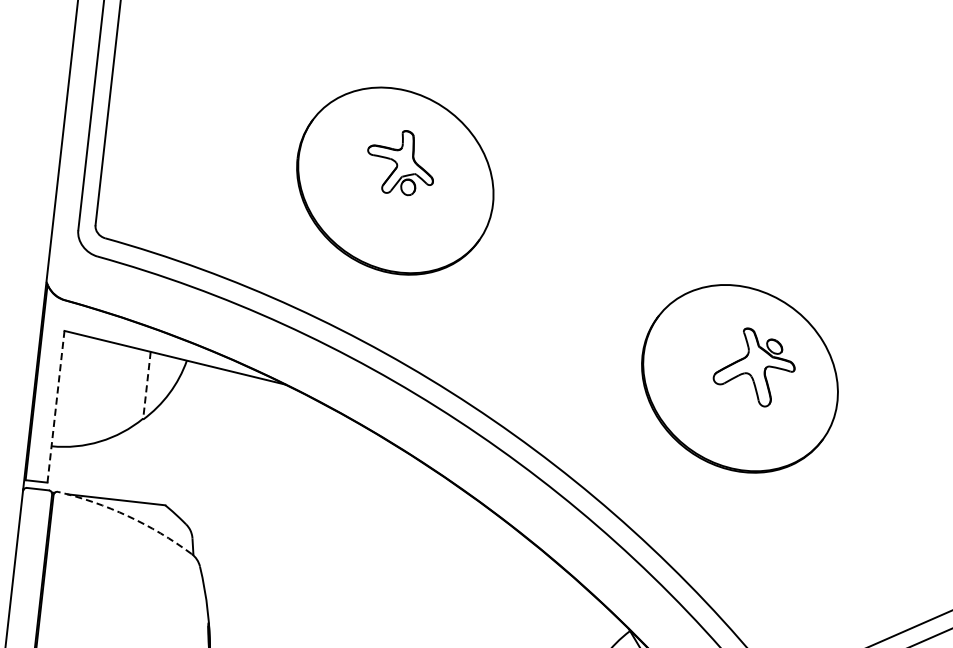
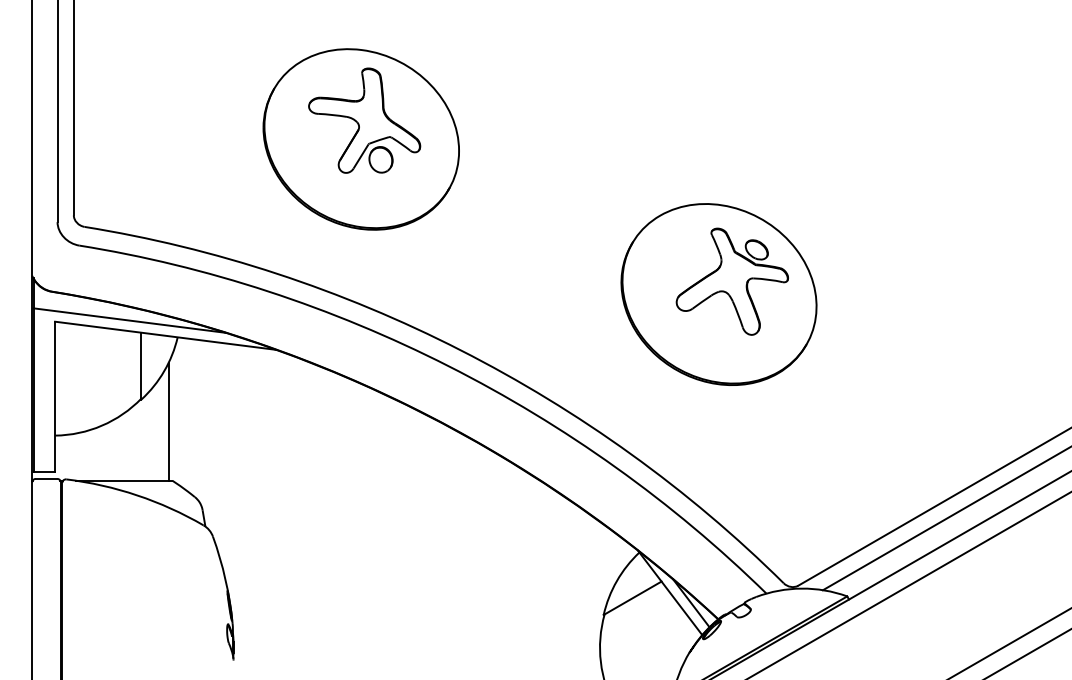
part: (400, 162) -> (364, 120), size x1.67
line: (139, 338) -> (129, 320), added
part: (754, 367) -> (731, 281), size x1.43
line: (146, 386) -> (141, 366), dashed -> solid
line: (56, 406) -> (55, 396), dashed -> solid
line: (168, 444) -> (168, 421), added
arc: (128, 516) -> (137, 495), dashed -> solid

